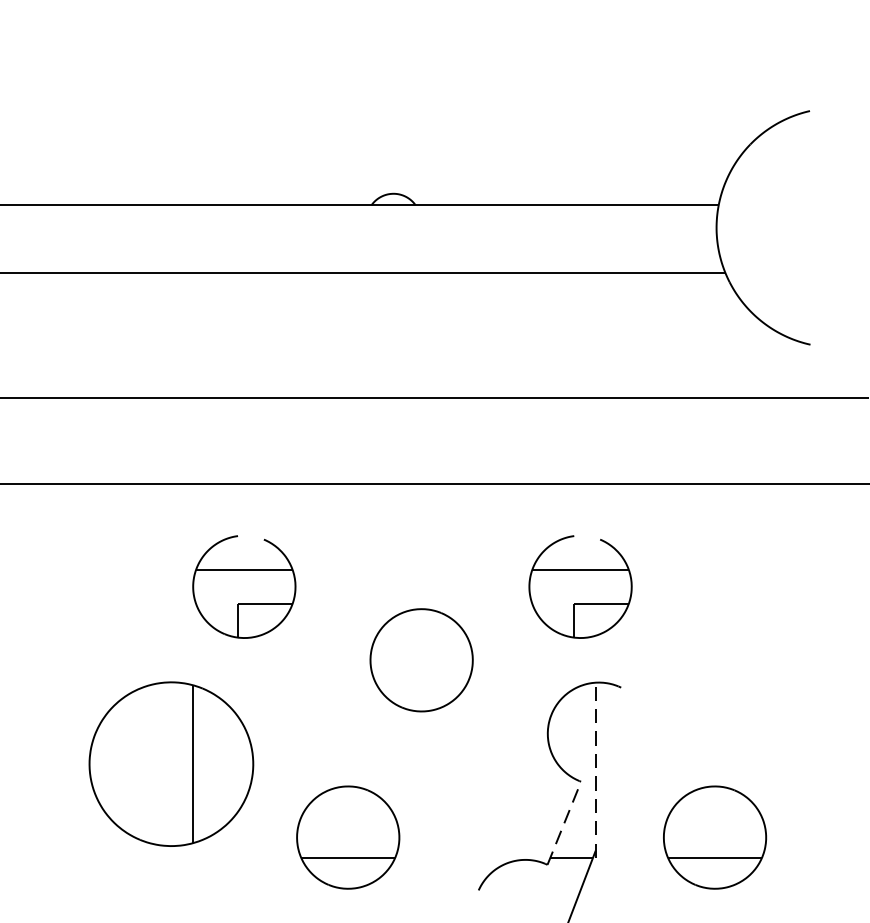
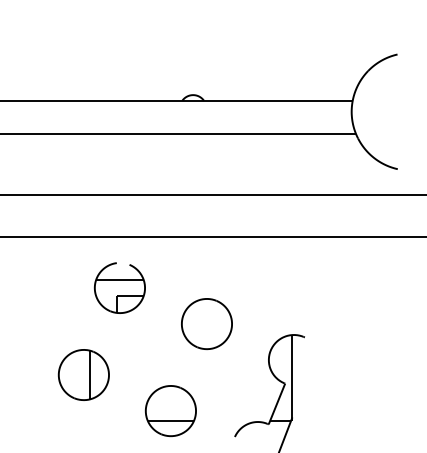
part: (579, 585) -> (284, 287), removed
part: (170, 763) -> (83, 374), size x0.62
line: (595, 771) -> (292, 378), dashed -> solid
line: (565, 822) -> (277, 403), dashed -> solid
part: (714, 838) -> (350, 411), removed

